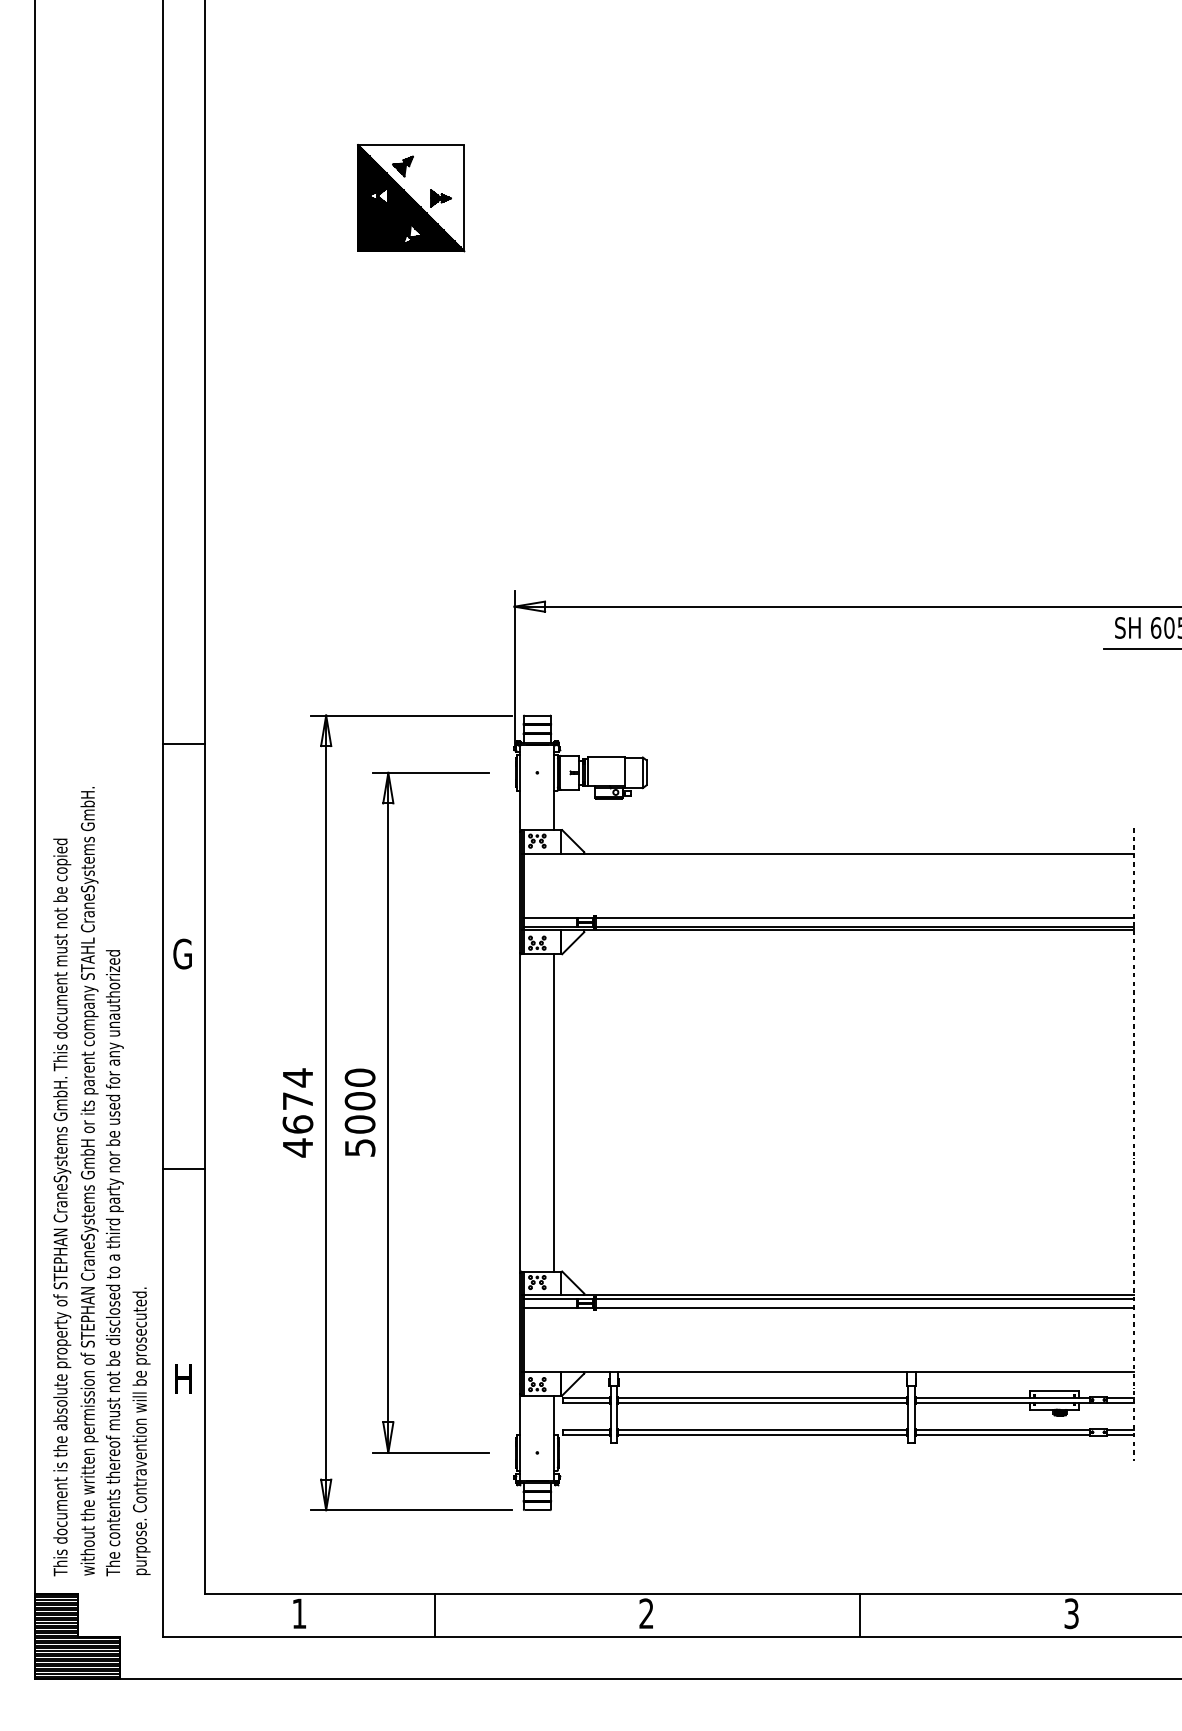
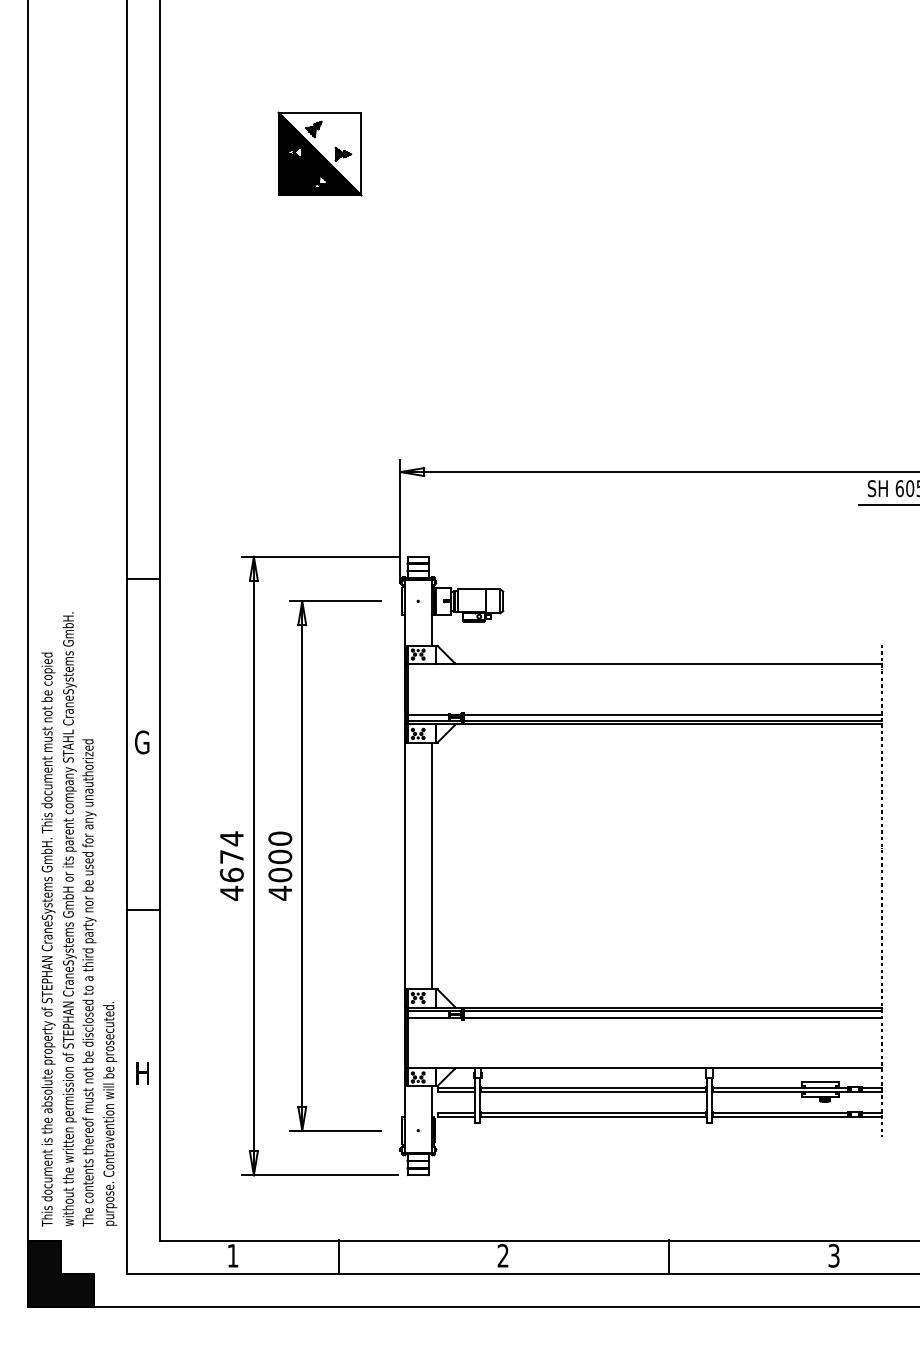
text: (360, 1147) -> (280, 892), 5000 -> 4000

